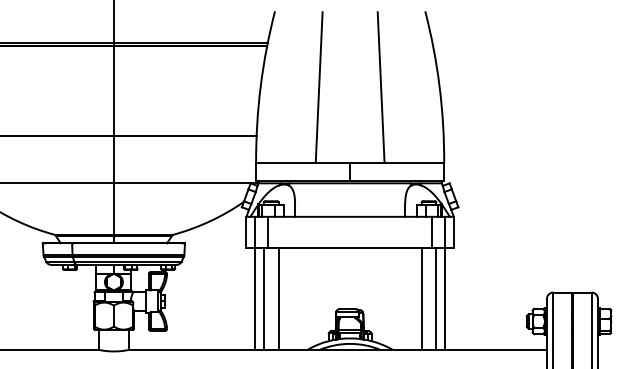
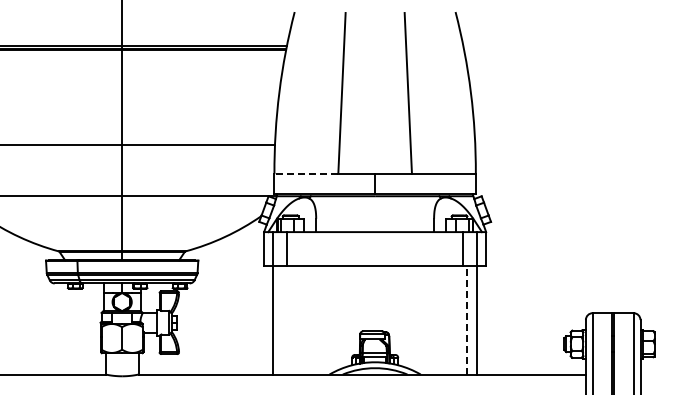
line: (286, 163) -> (306, 174), solid -> dashed
line: (263, 298) -> (282, 319), removed
line: (278, 298) -> (298, 319), removed
line: (421, 298) -> (451, 319), removed
line: (436, 299) -> (467, 320), solid -> dashed

